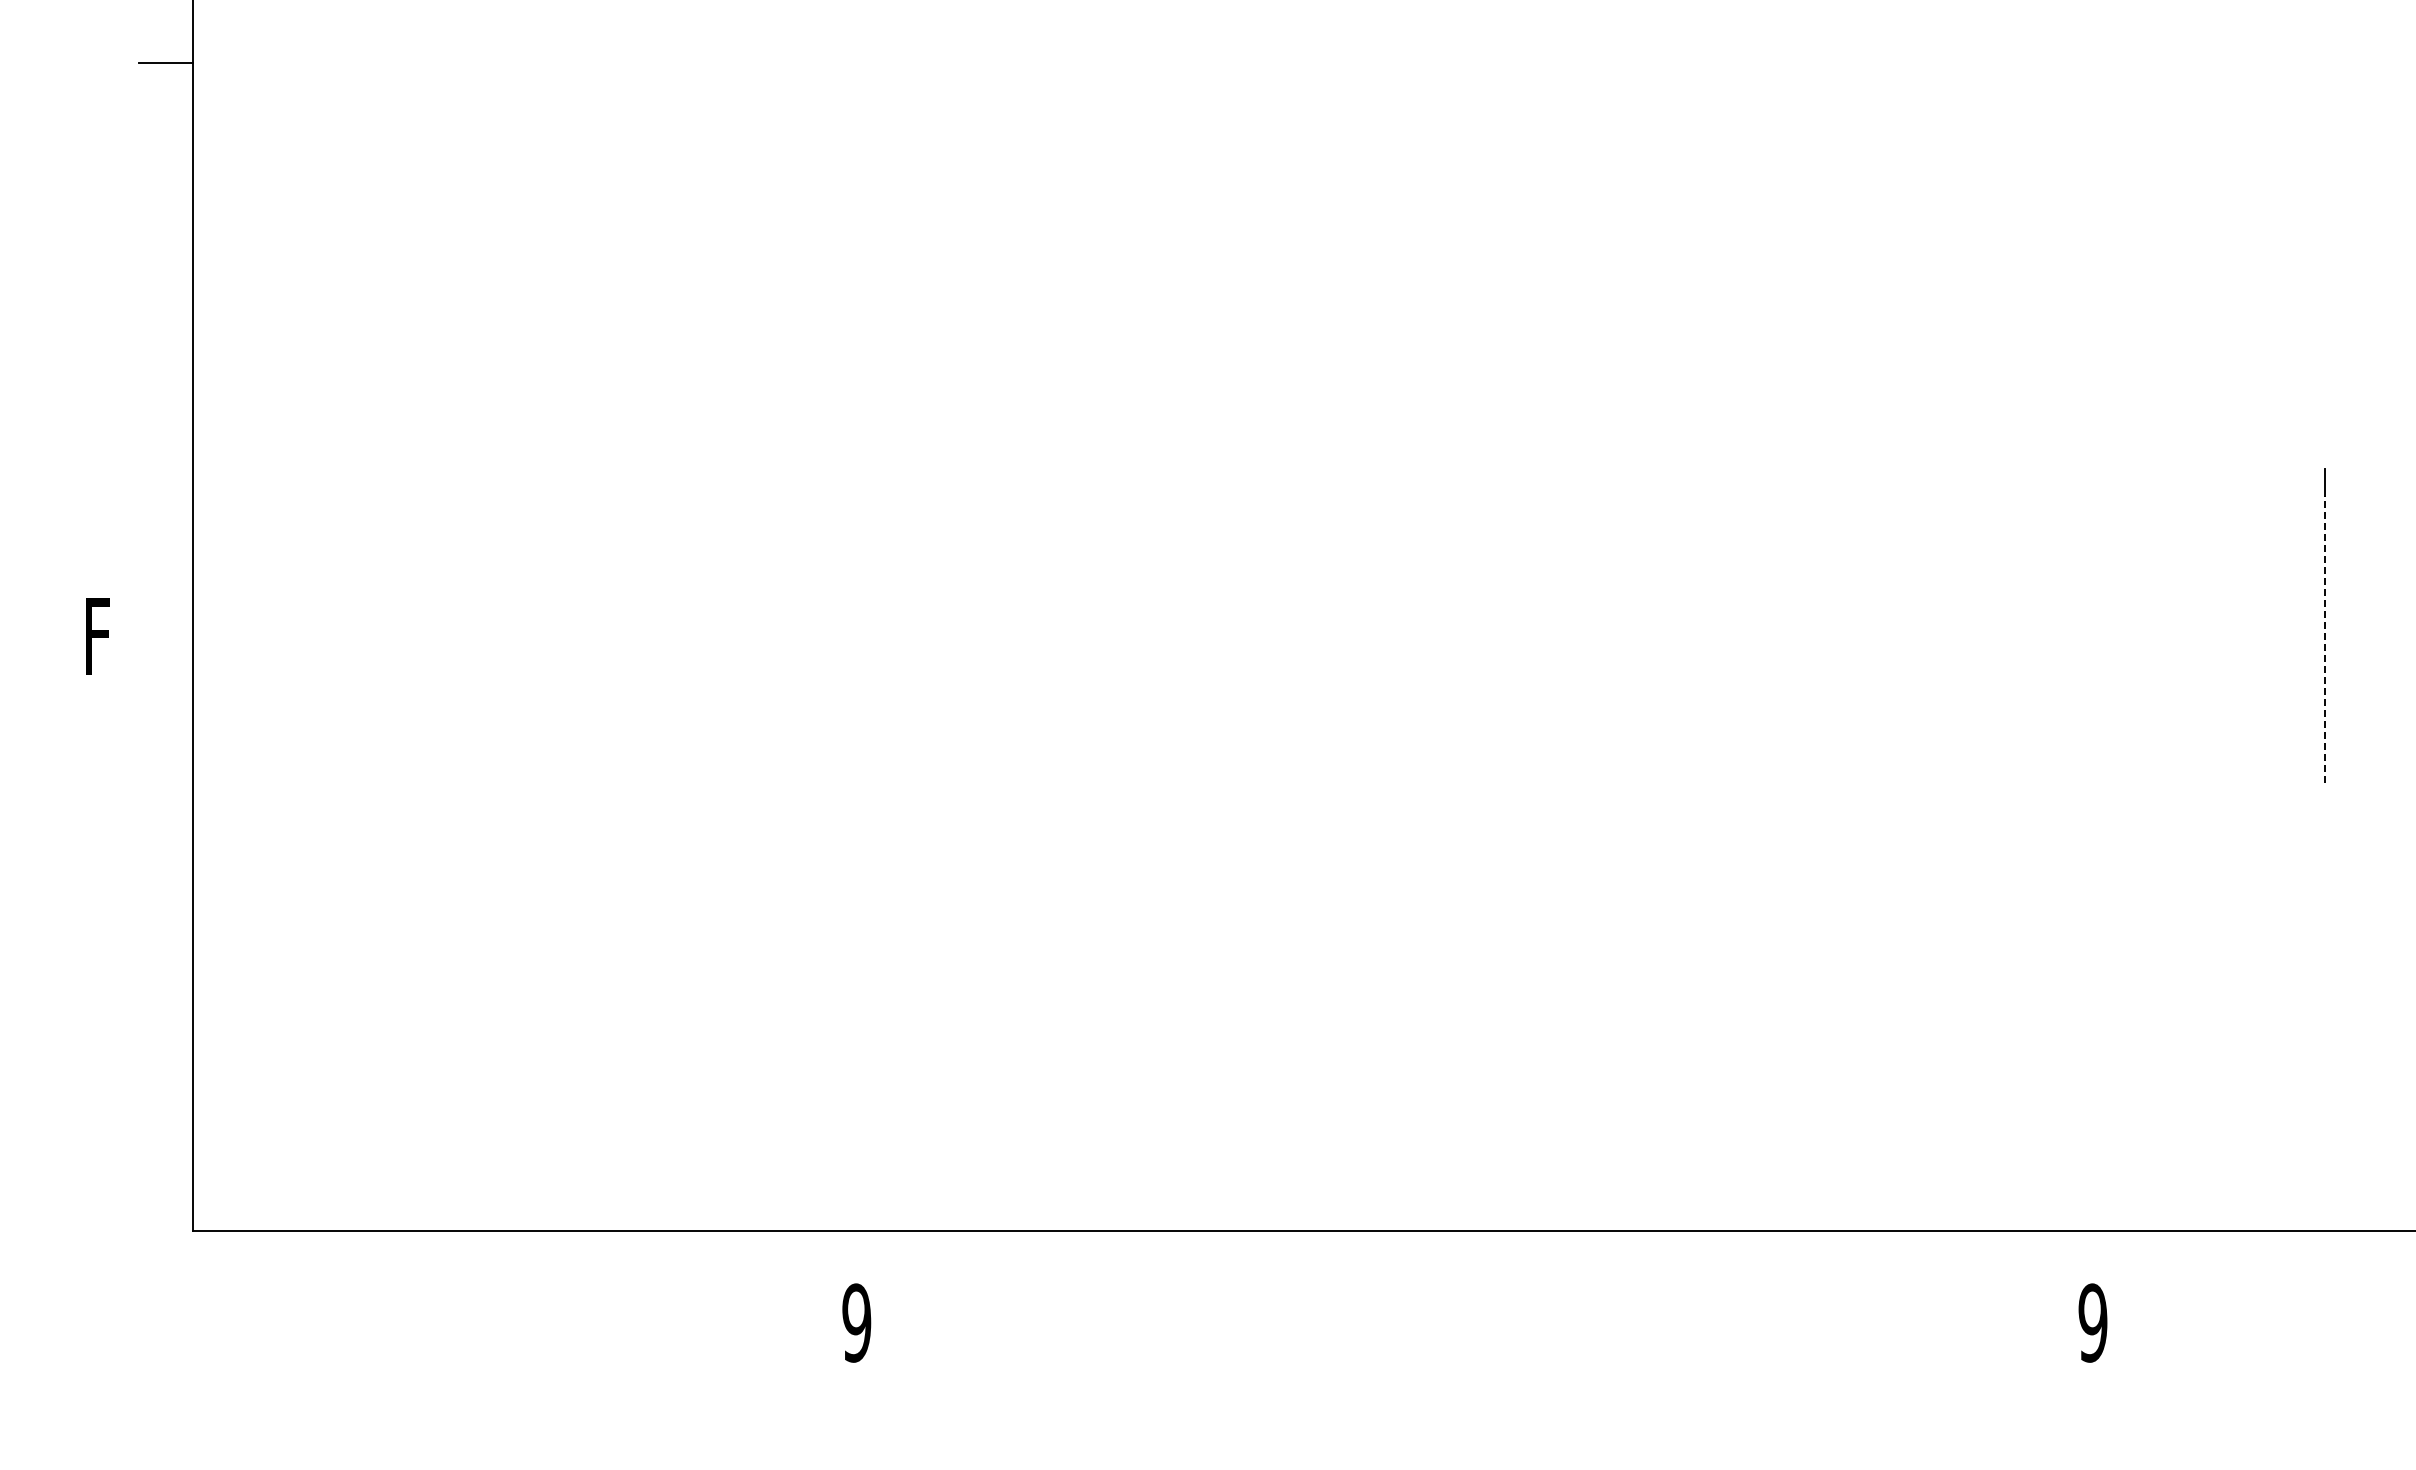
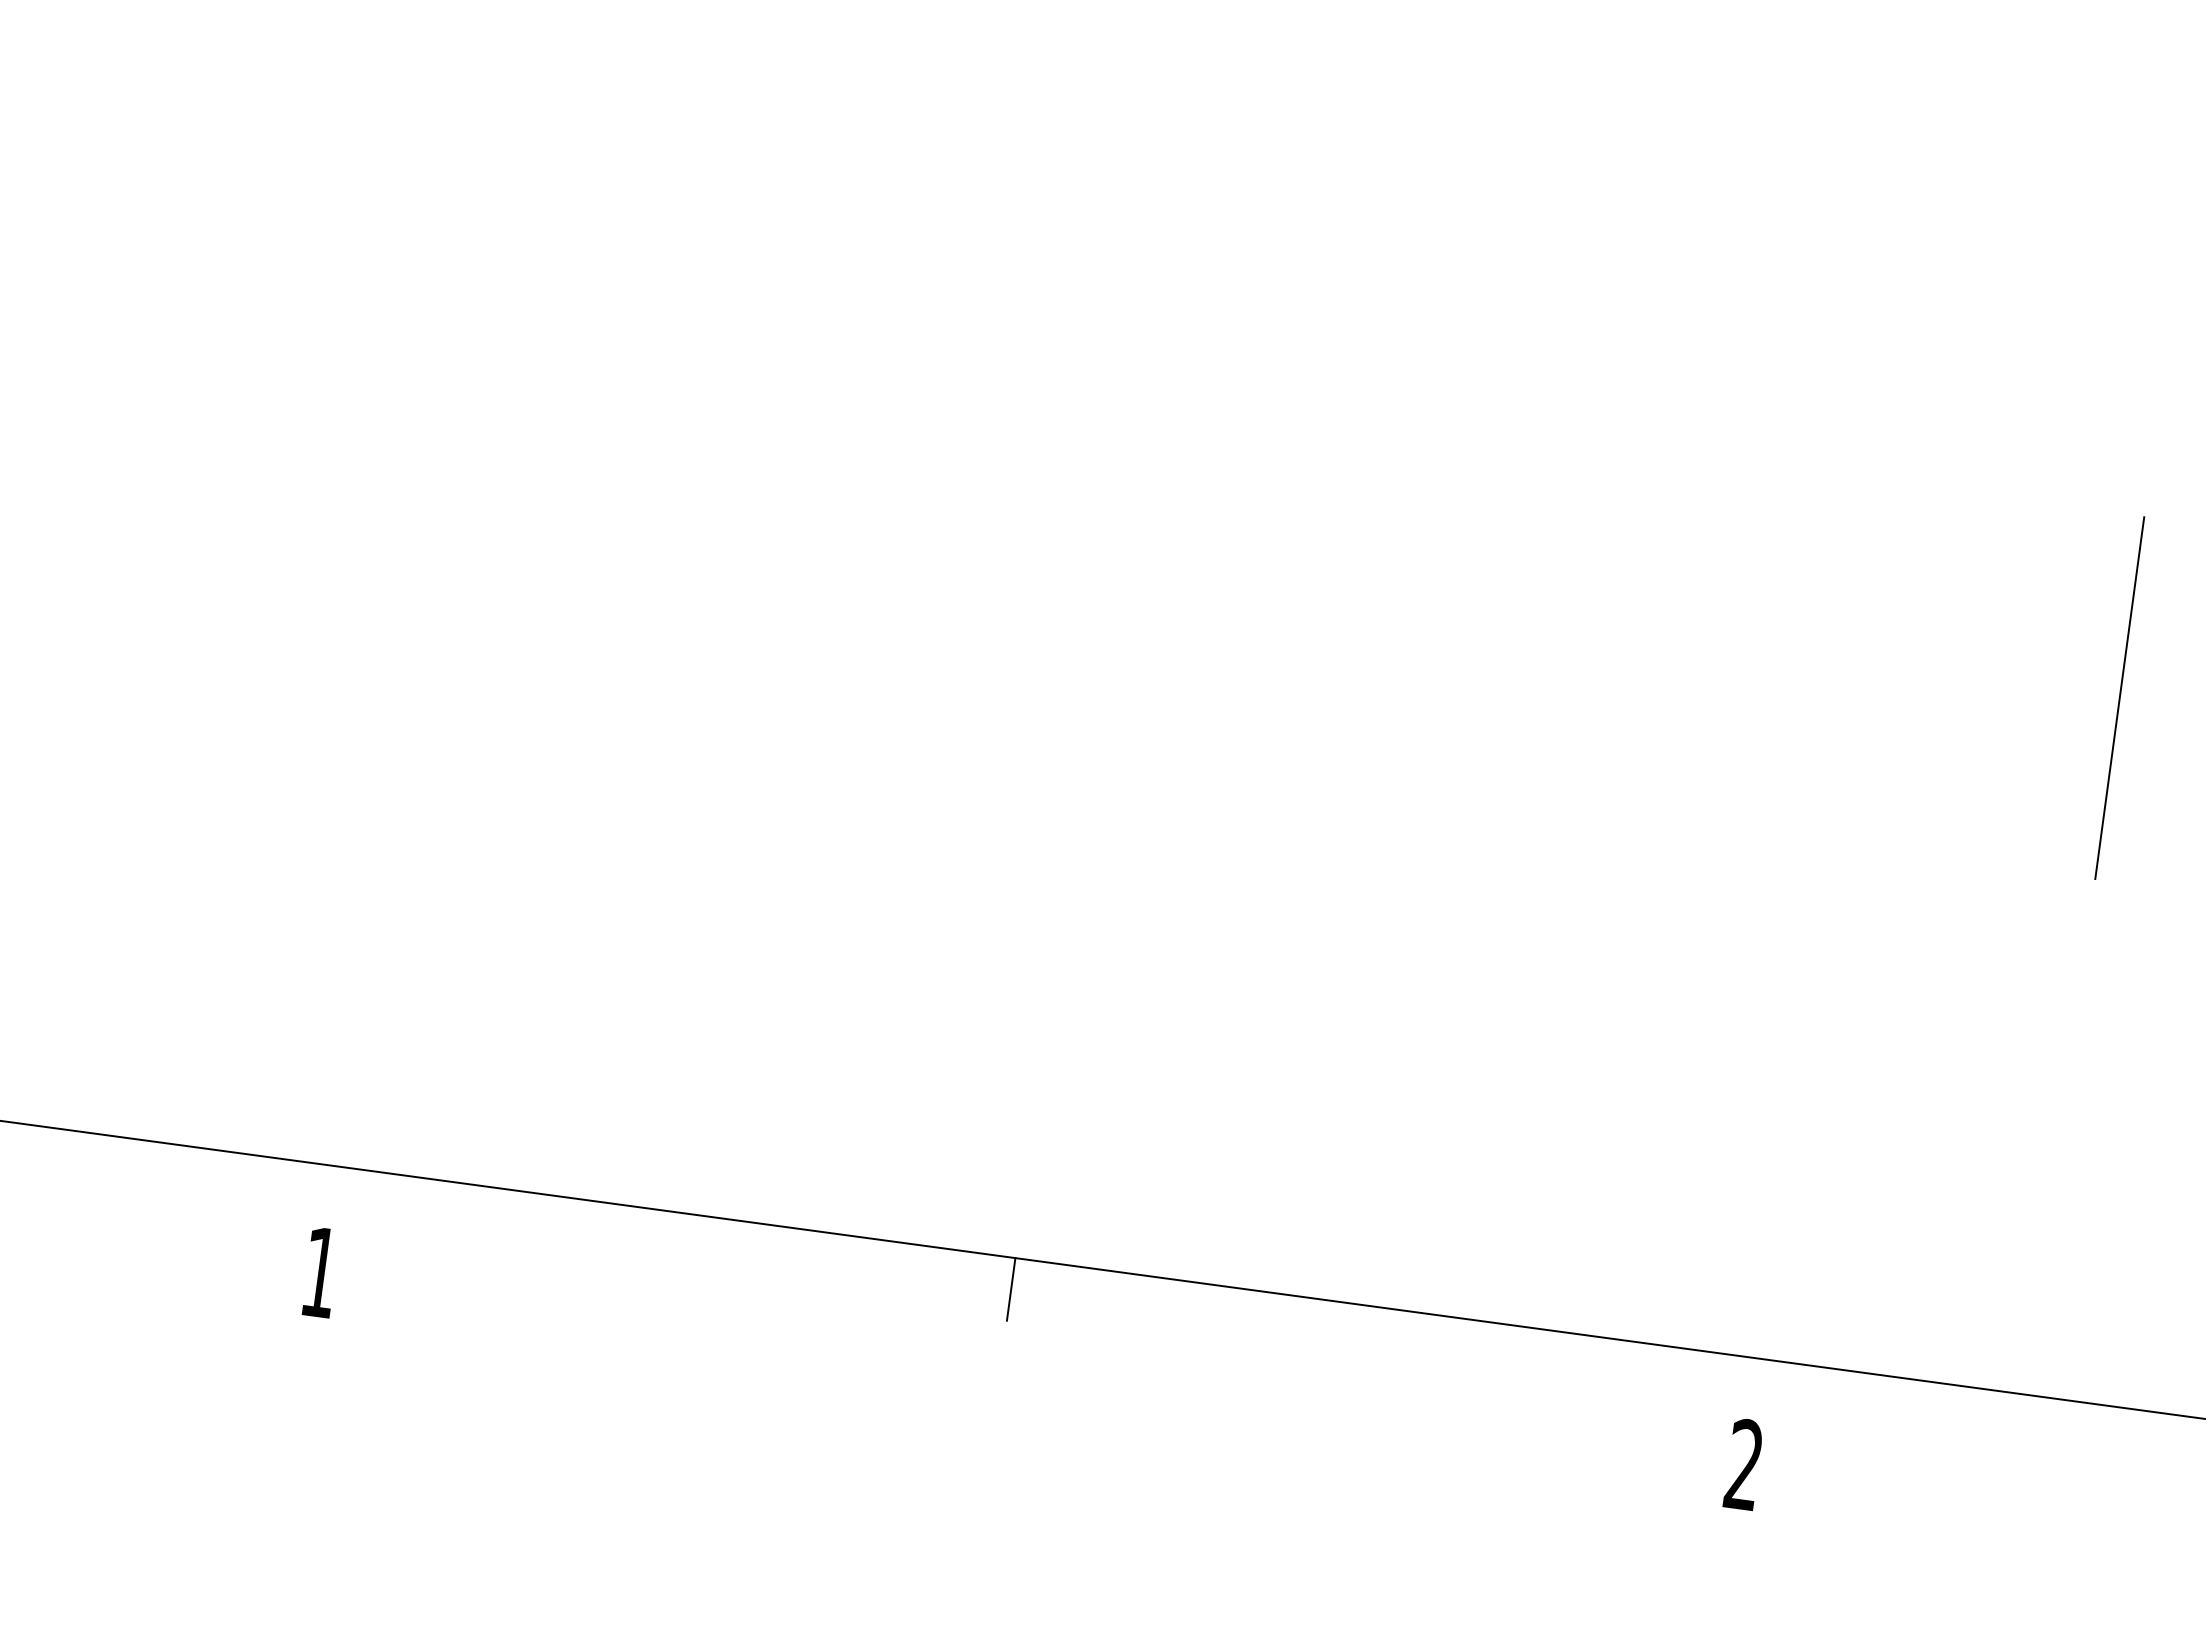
line: (2324, 639) -> (2117, 713), dashed -> solid
line: (1447, 1257) -> (1010, 1288), added
text: (856, 1322) -> (320, 1271), 9 -> 1
text: (2092, 1322) -> (1743, 1464), 9 -> 2

